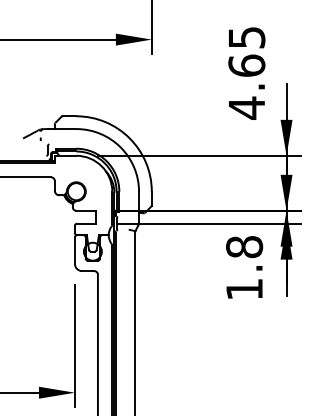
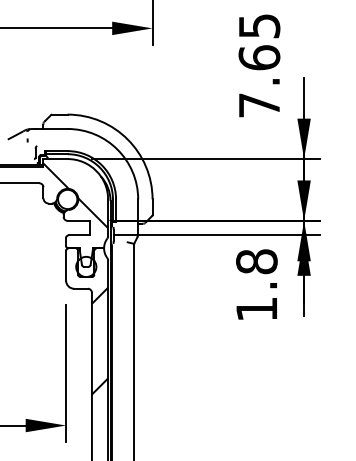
text: (246, 107) -> (259, 104), 4.65 -> 7.65
hatch: (83, 188) -> (75, 195), added
hatch: (104, 317) -> (99, 340), added

